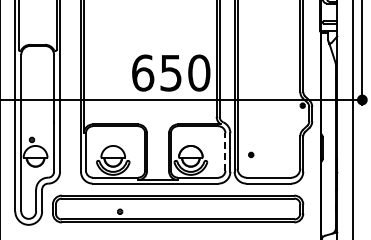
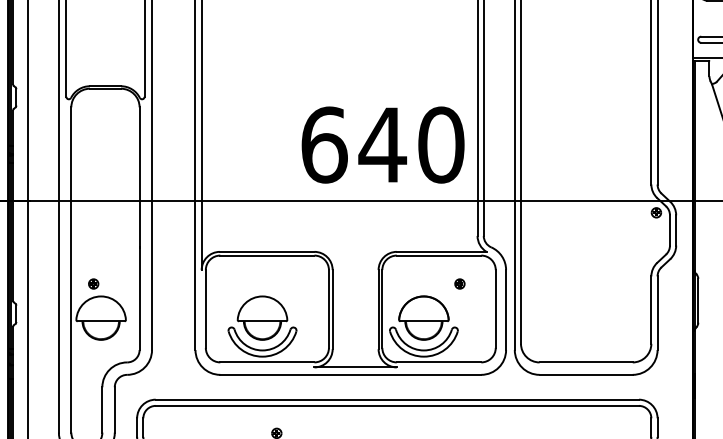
text: (170, 73) -> (381, 145), 650 -> 640
line: (225, 151) -> (495, 308), dashed -> solid
part: (251, 154) -> (460, 283), moved

